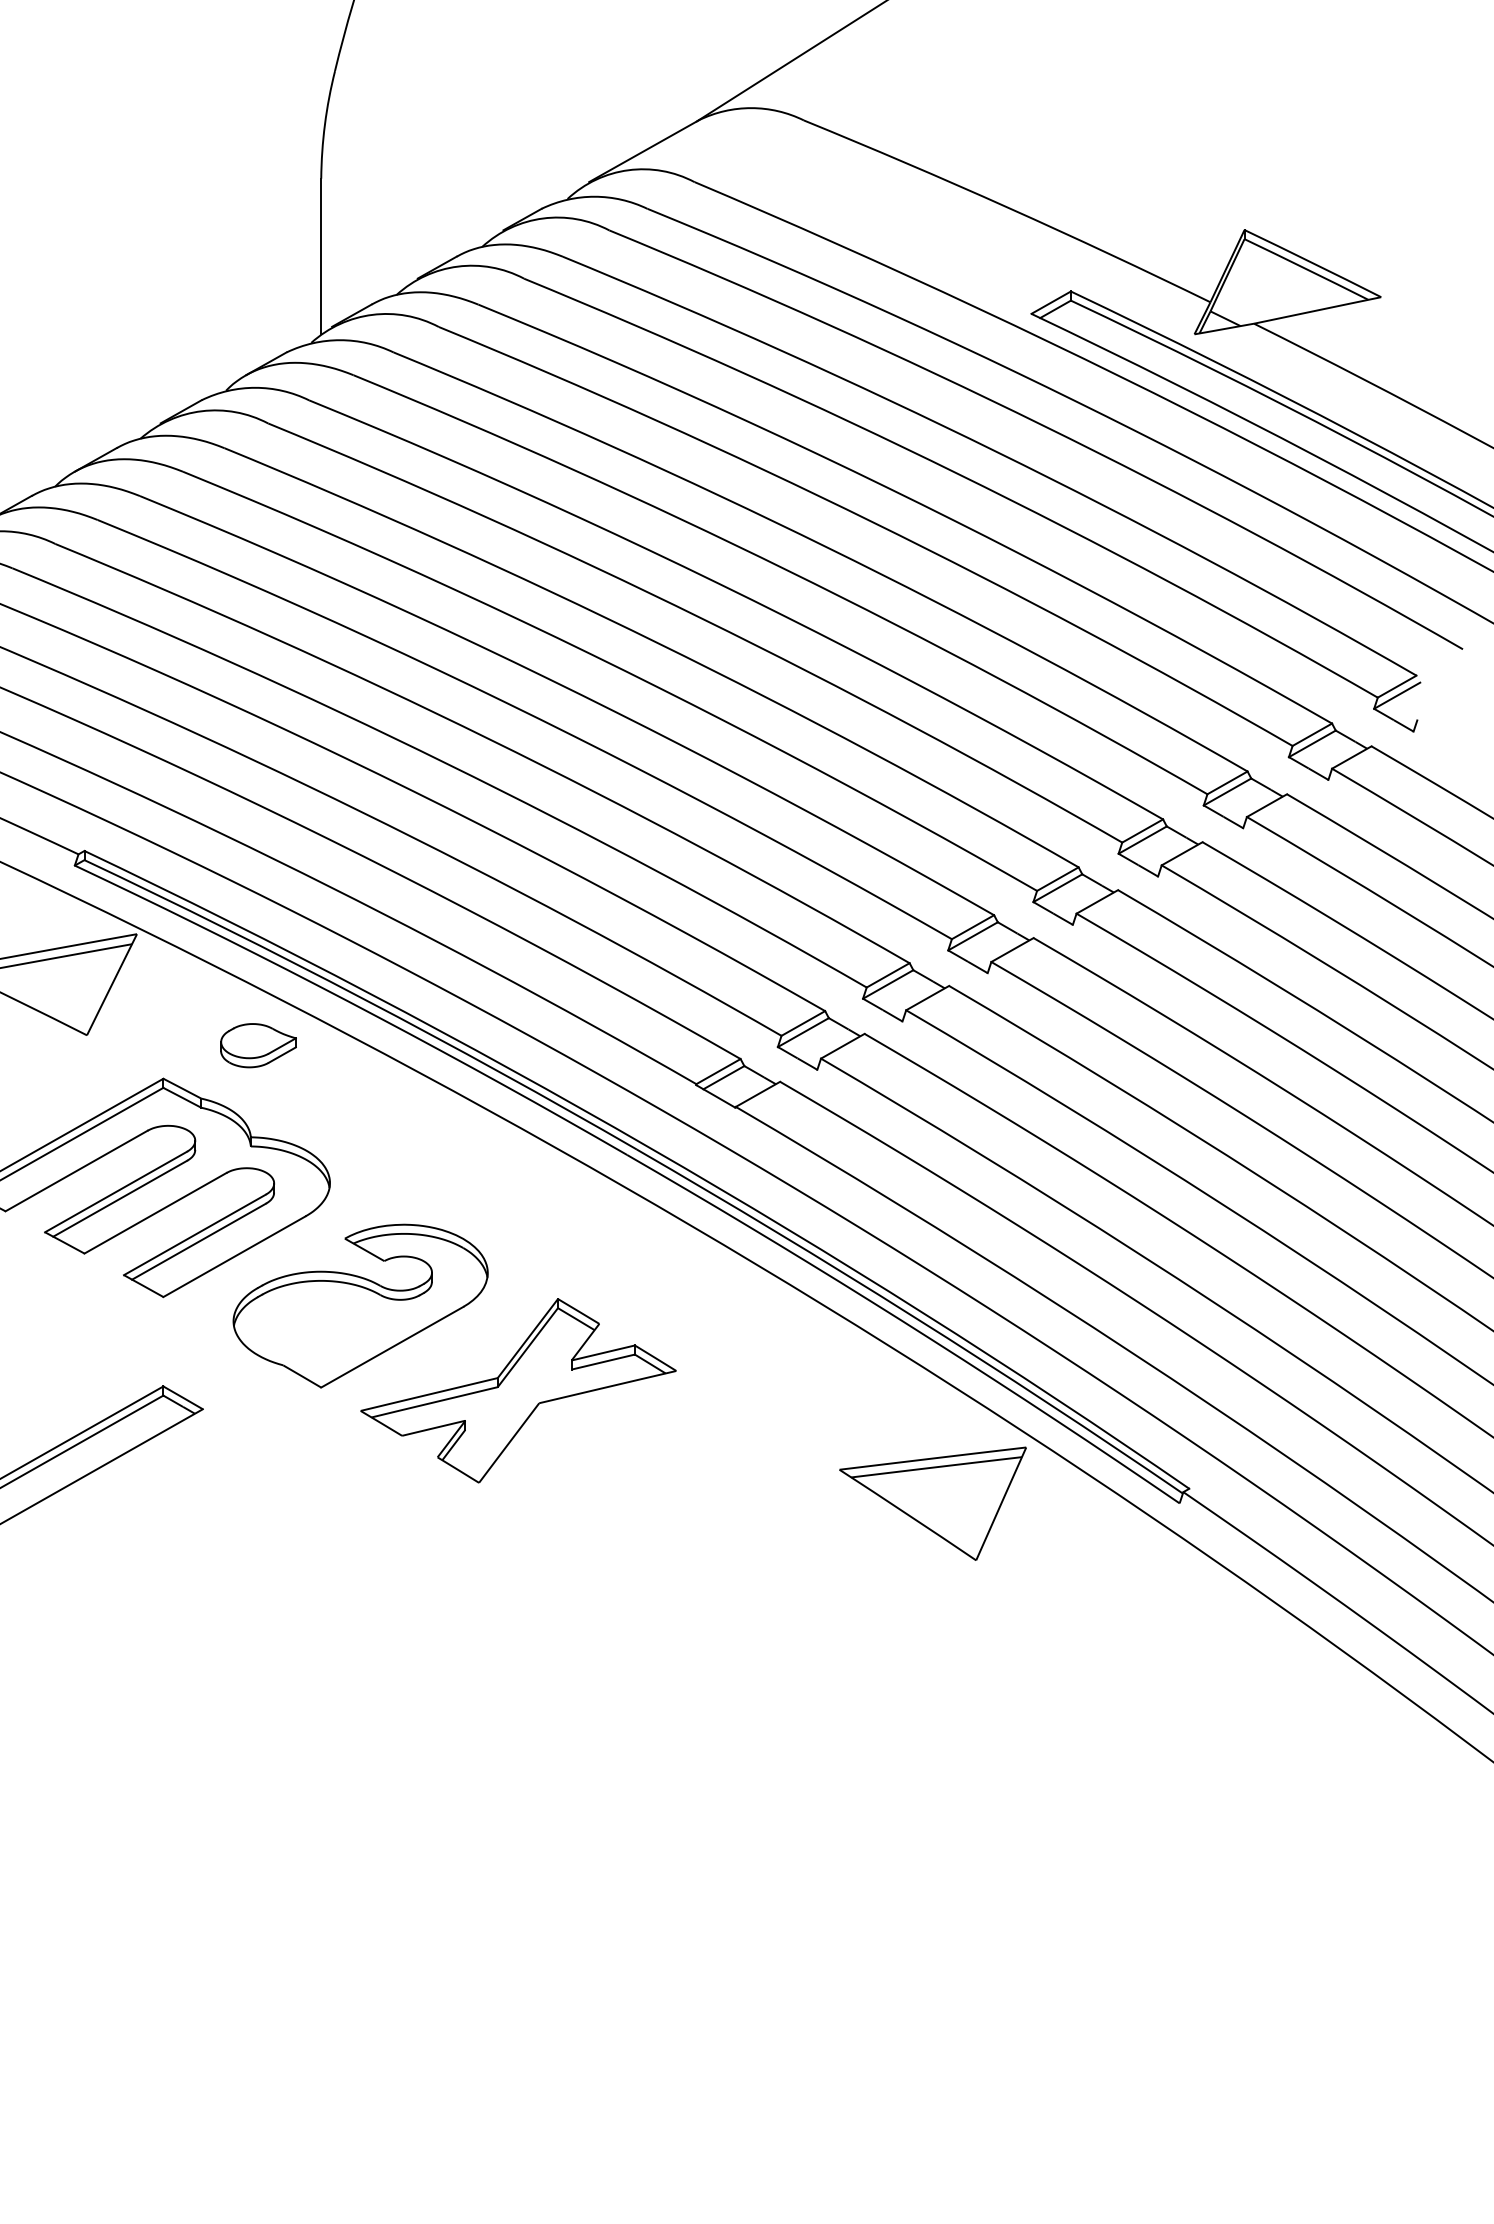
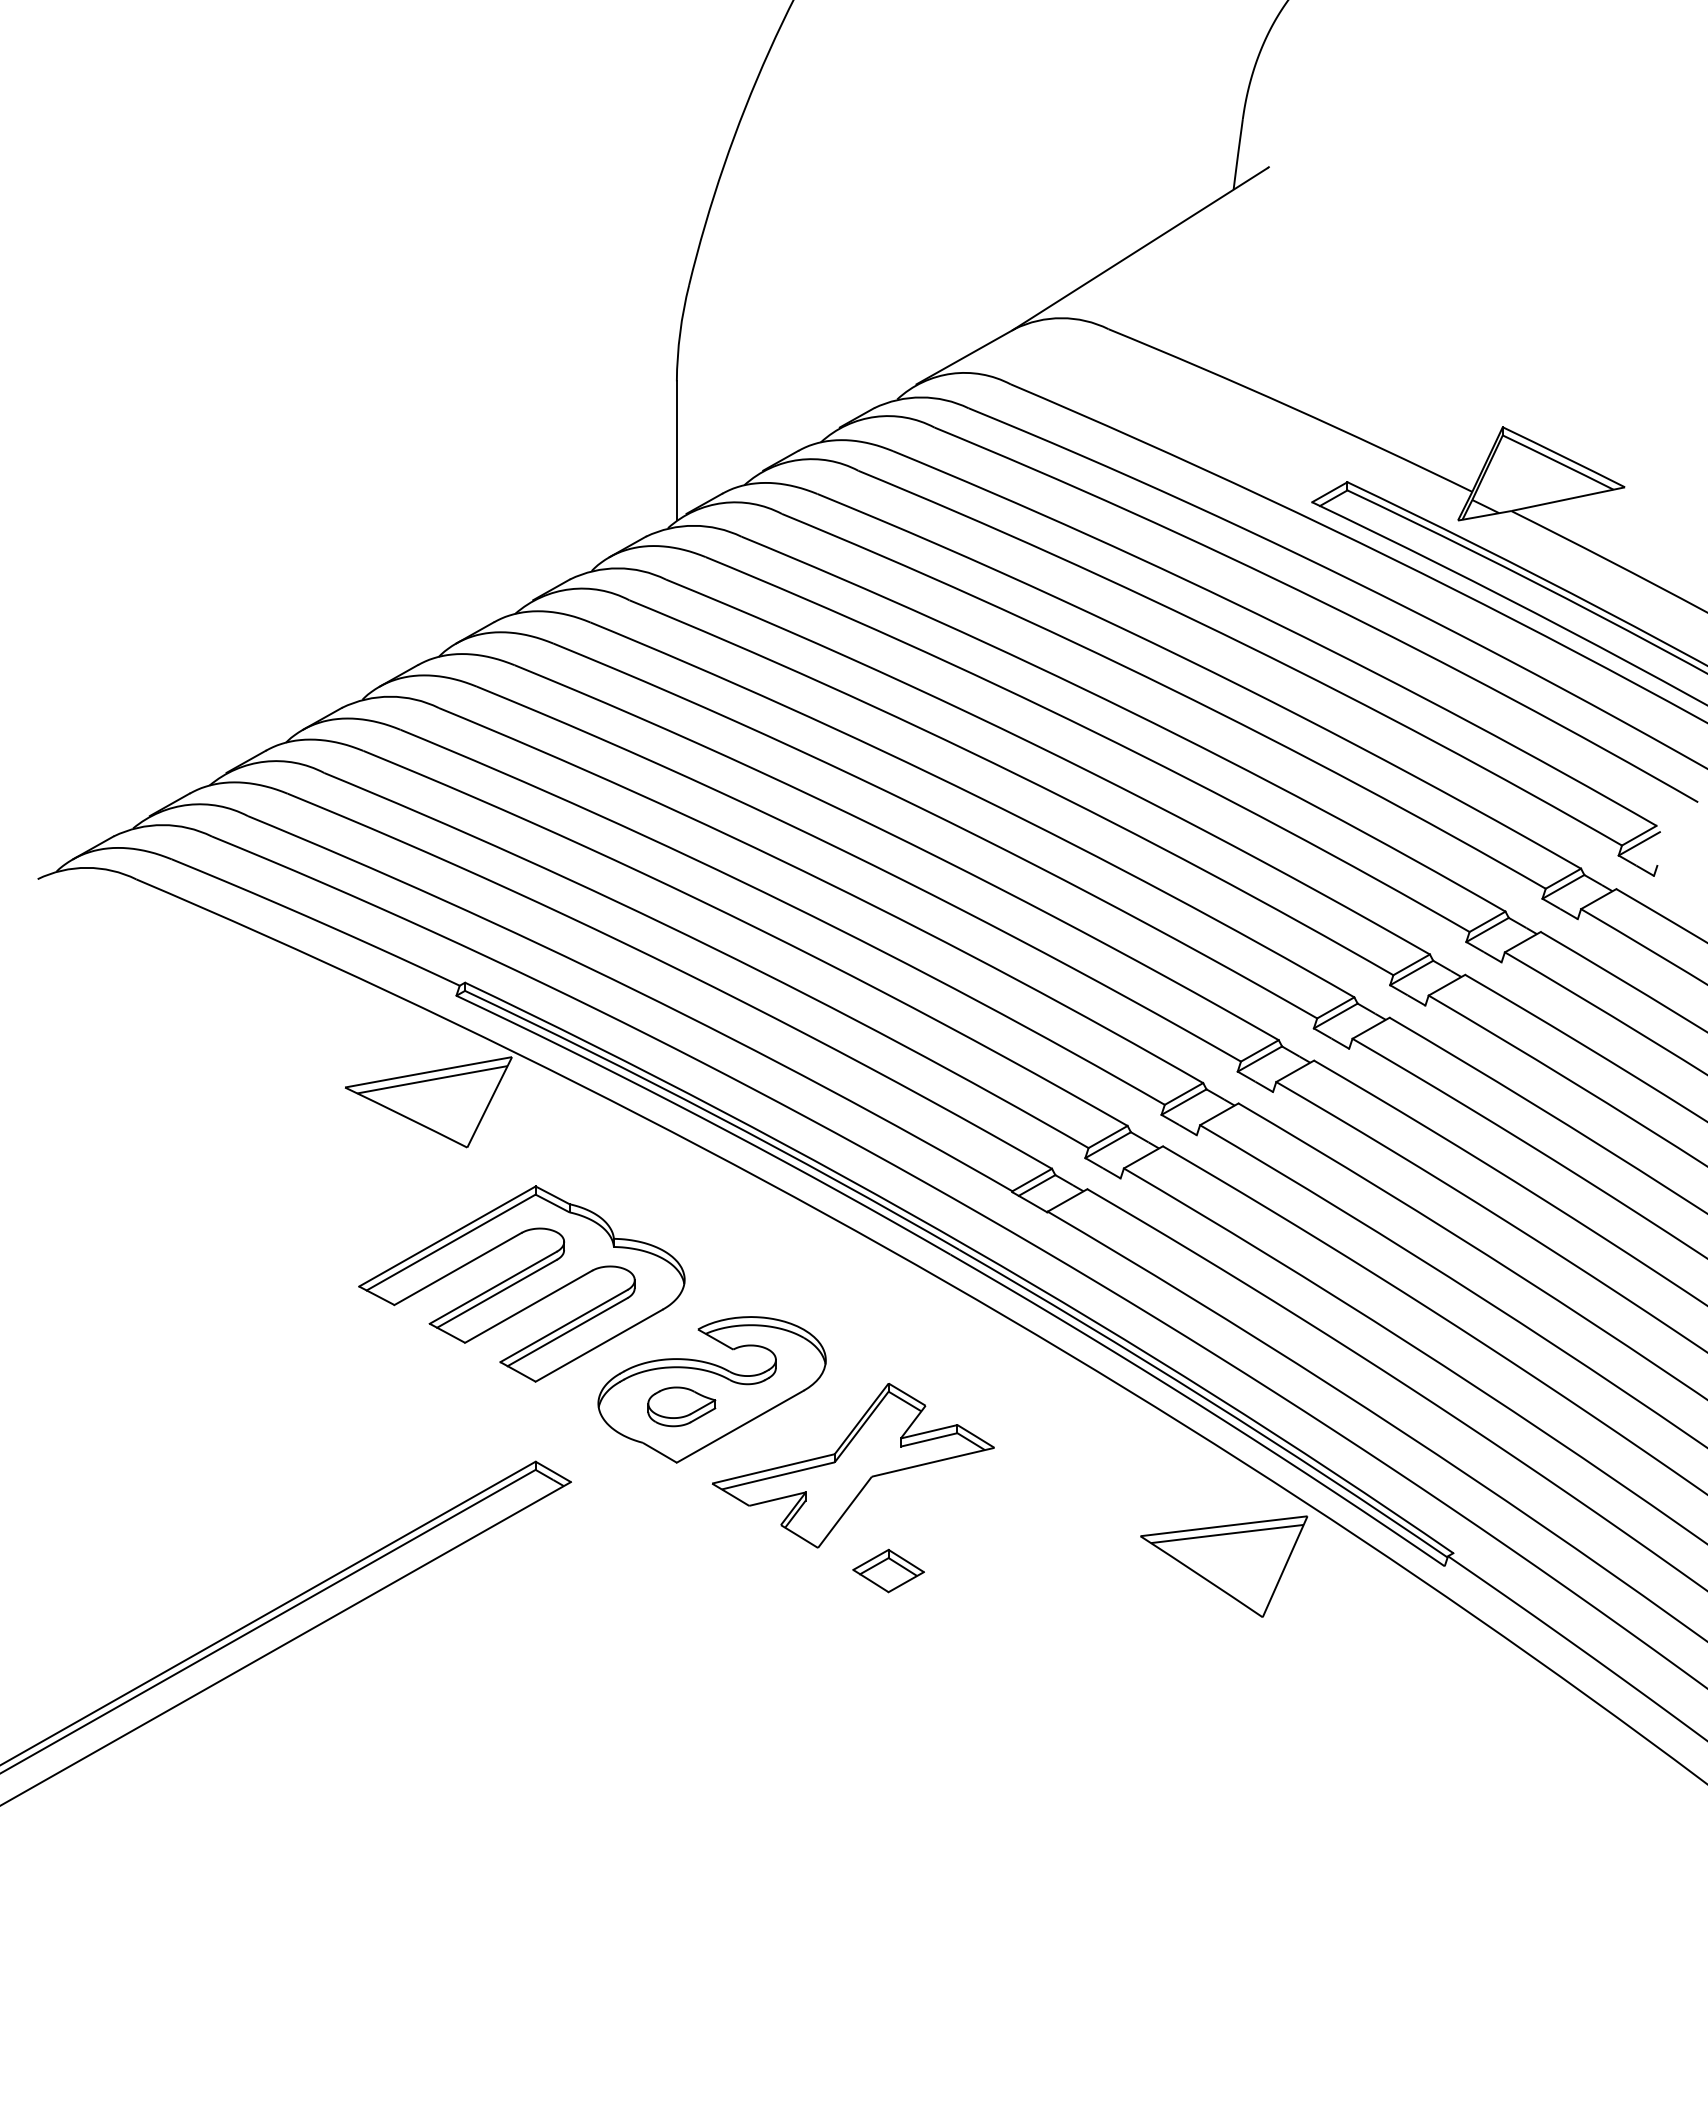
part: (258, 1045) -> (681, 1406), moved
part: (557, 1508) -> (888, 1570), added

